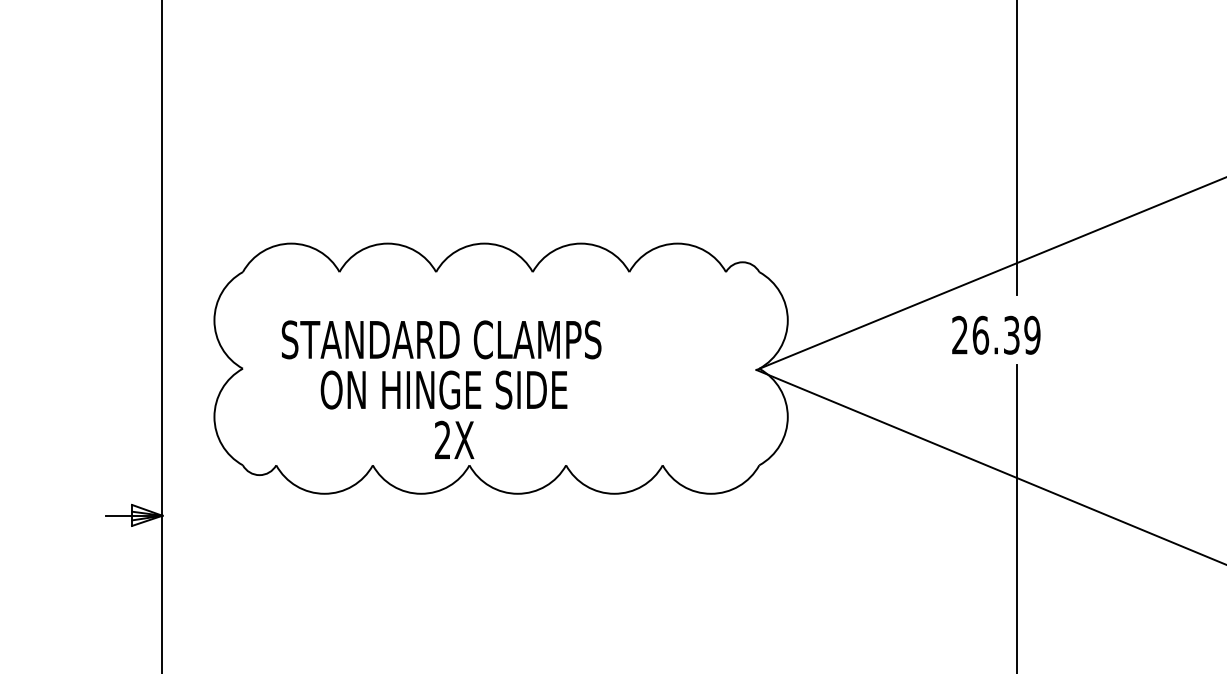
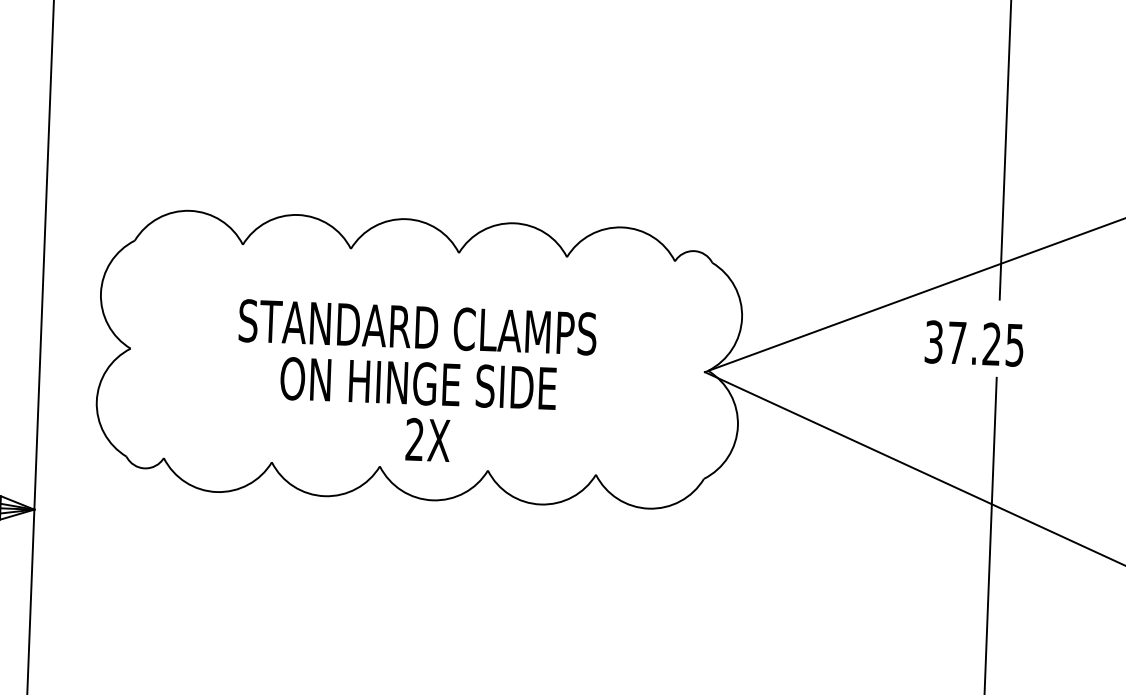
text: (996, 334) -> (974, 342), 26.39 -> 37.25
text: (441, 389) -> (415, 382), moved

